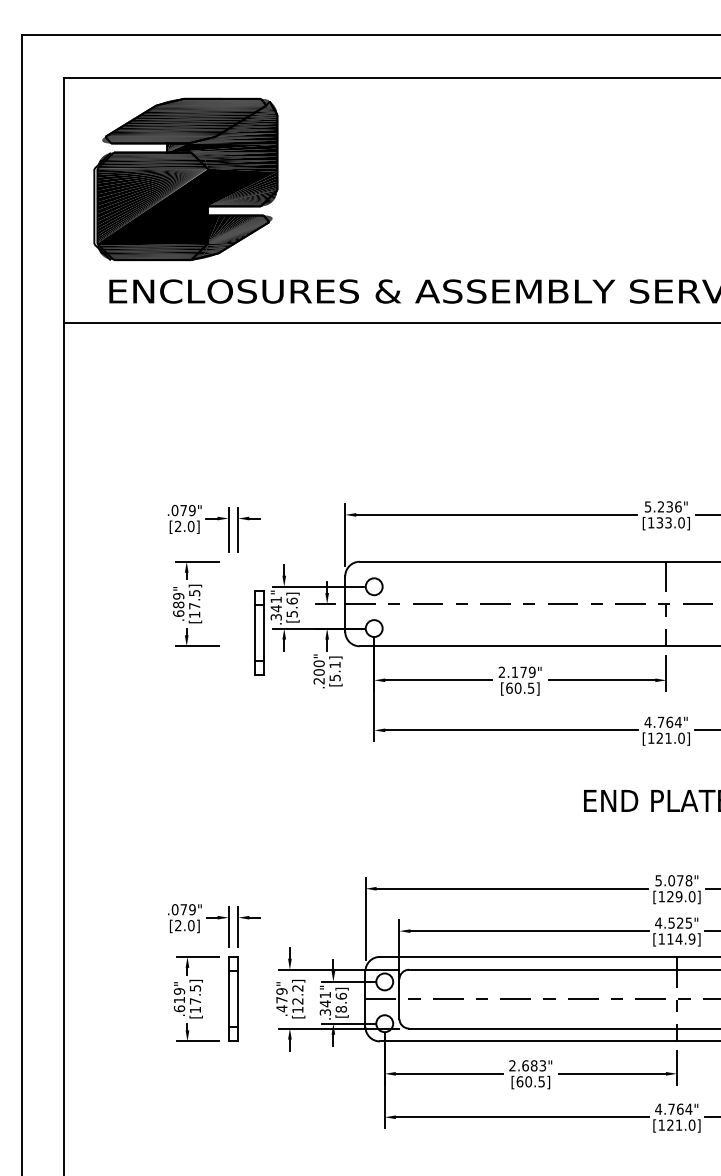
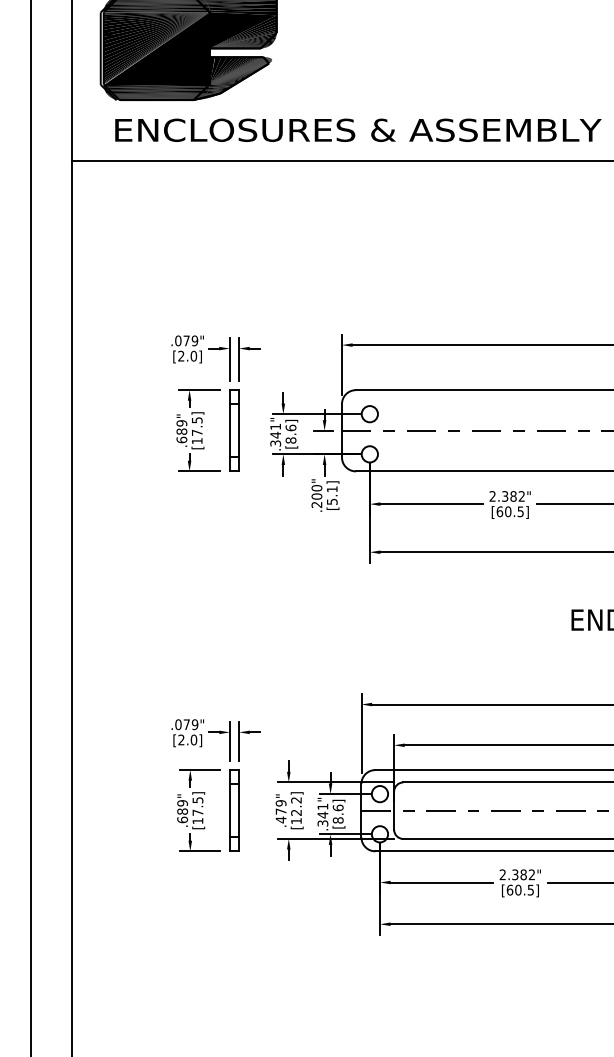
text: (291, 613) -> (290, 439), [5.6] -> [8.6]
part: (259, 632) -> (234, 430), moved
text: (523, 671) -> (513, 495), 2.179" -> 2.382"
text: (179, 999) -> (182, 811), .619" -> .689"
text: (534, 1065) -> (523, 874), 2.683" -> 2.382"

